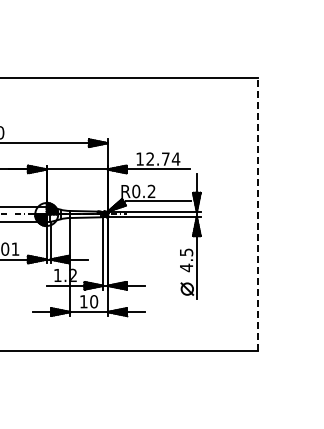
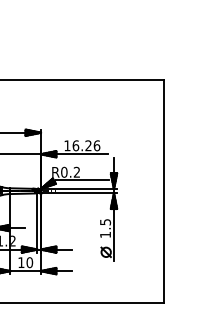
text: (163, 158) -> (86, 145), 12.74 -> 16.26
line: (258, 214) -> (164, 191), dashed -> solid
text: (186, 267) -> (105, 234), 4.5 -> 1.5

